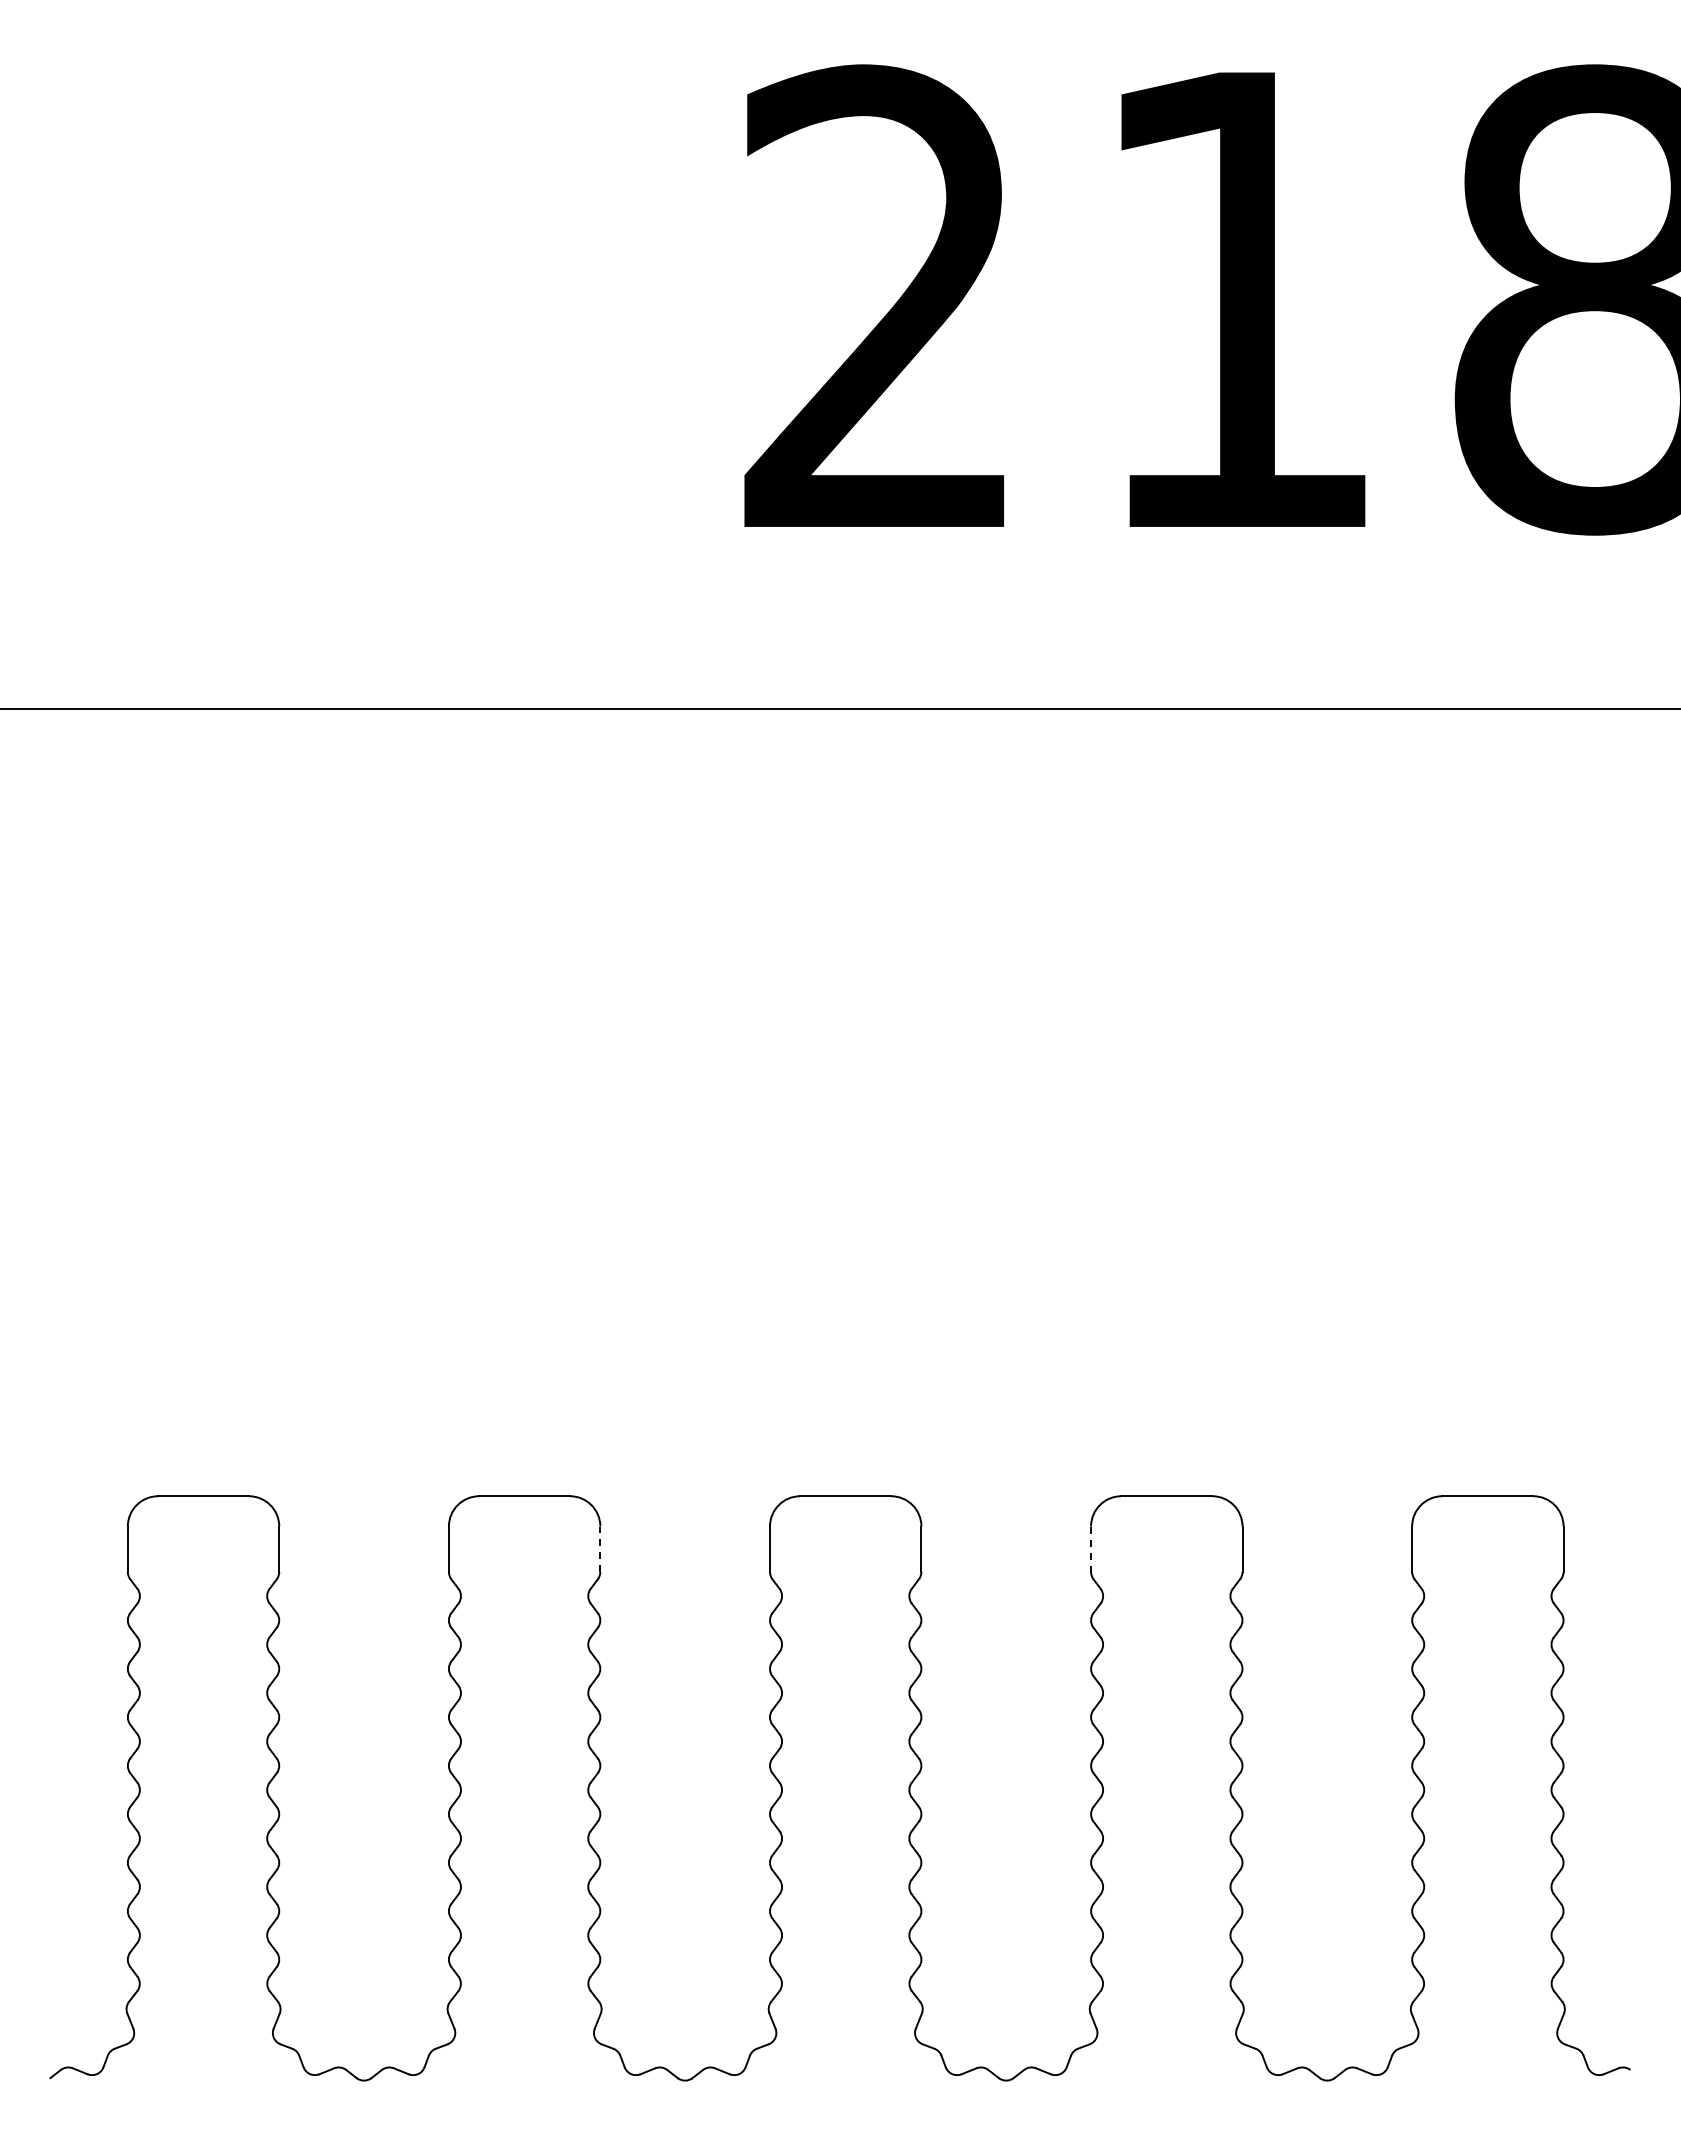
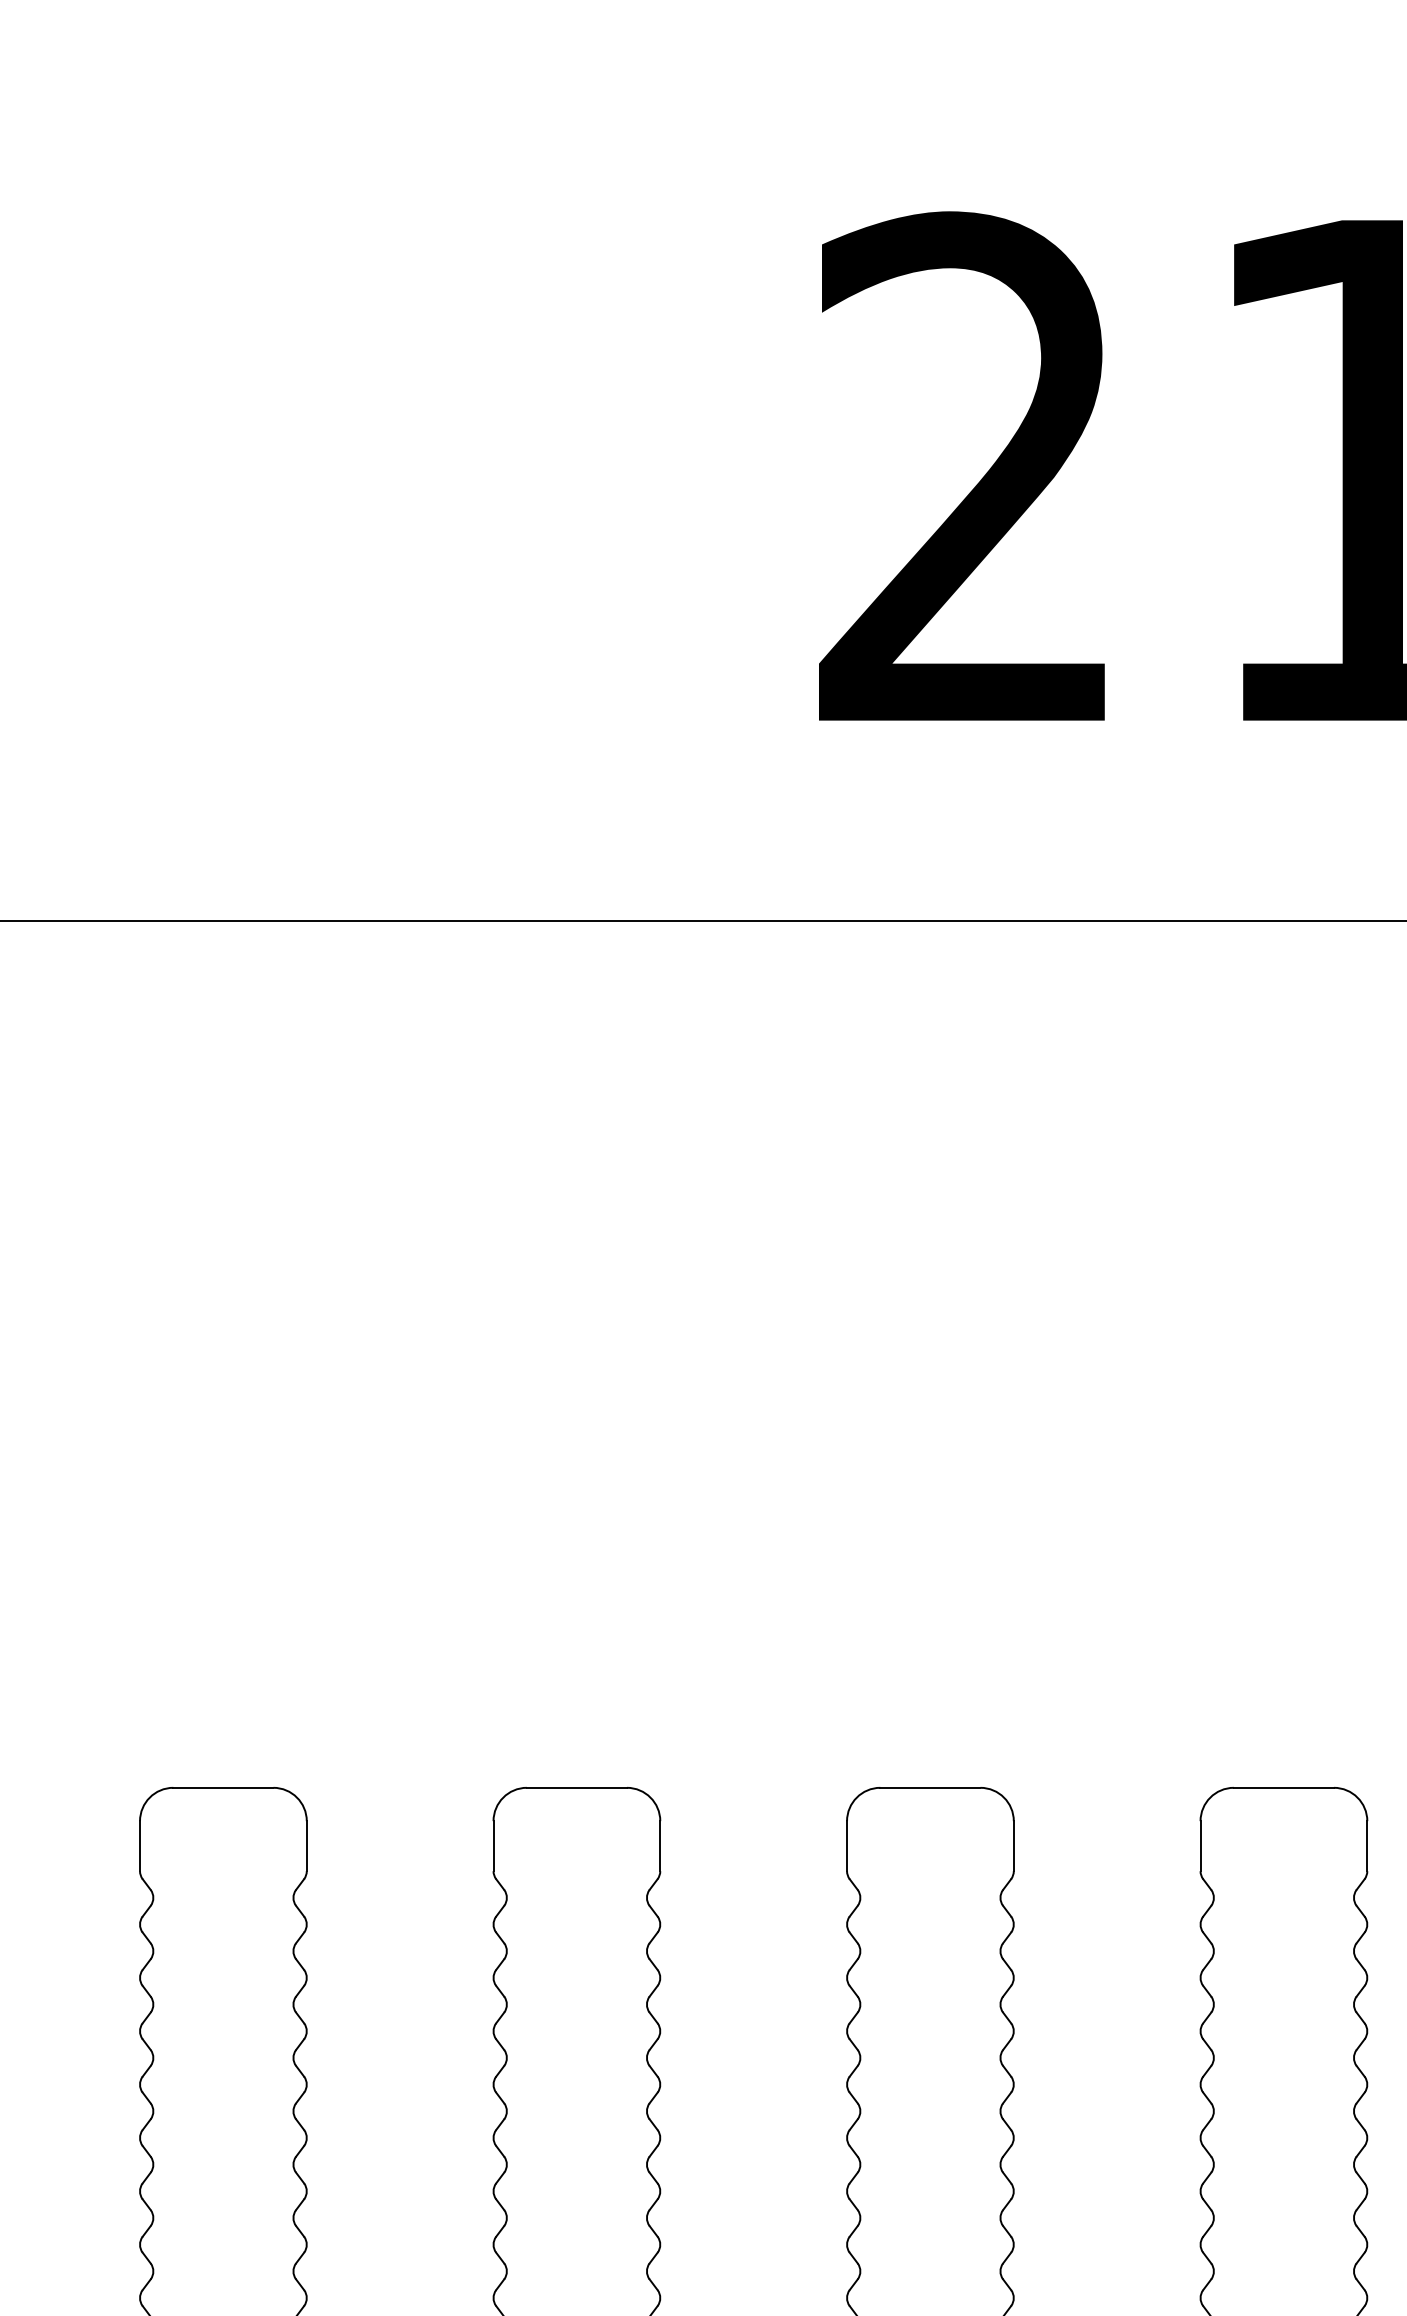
line: (600, 1549) -> (660, 1846), dashed -> solid
line: (1091, 1549) -> (1201, 1846), dashed -> solid

